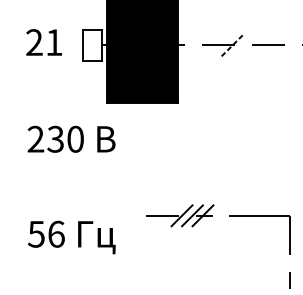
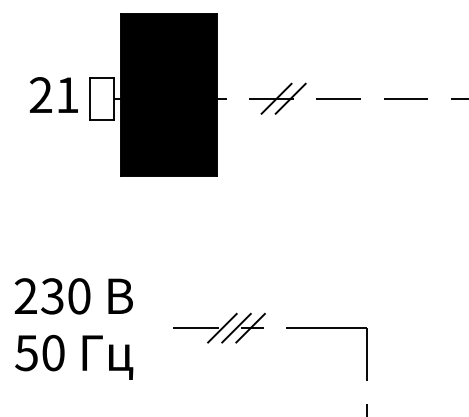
text: (43, 42) -> (53, 94), moved
line: (222, 45) -> (276, 98), added
line: (233, 45) -> (291, 98), dashed -> solid
text: (71, 139) -> (73, 296), moved
text: (56, 233) -> (53, 352), 56 -> 50

